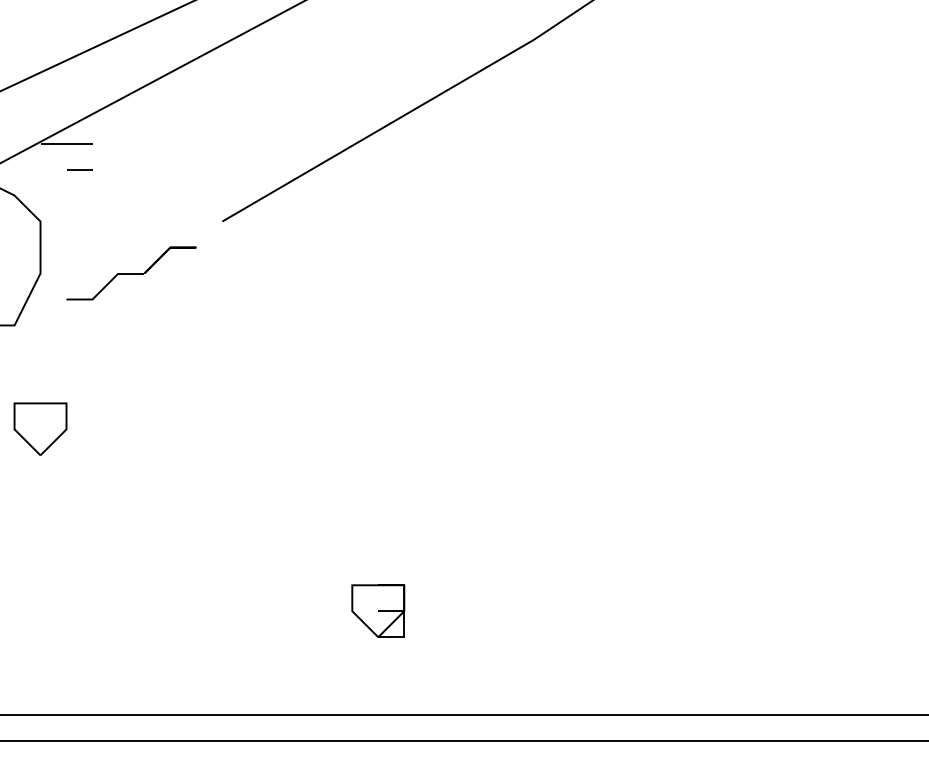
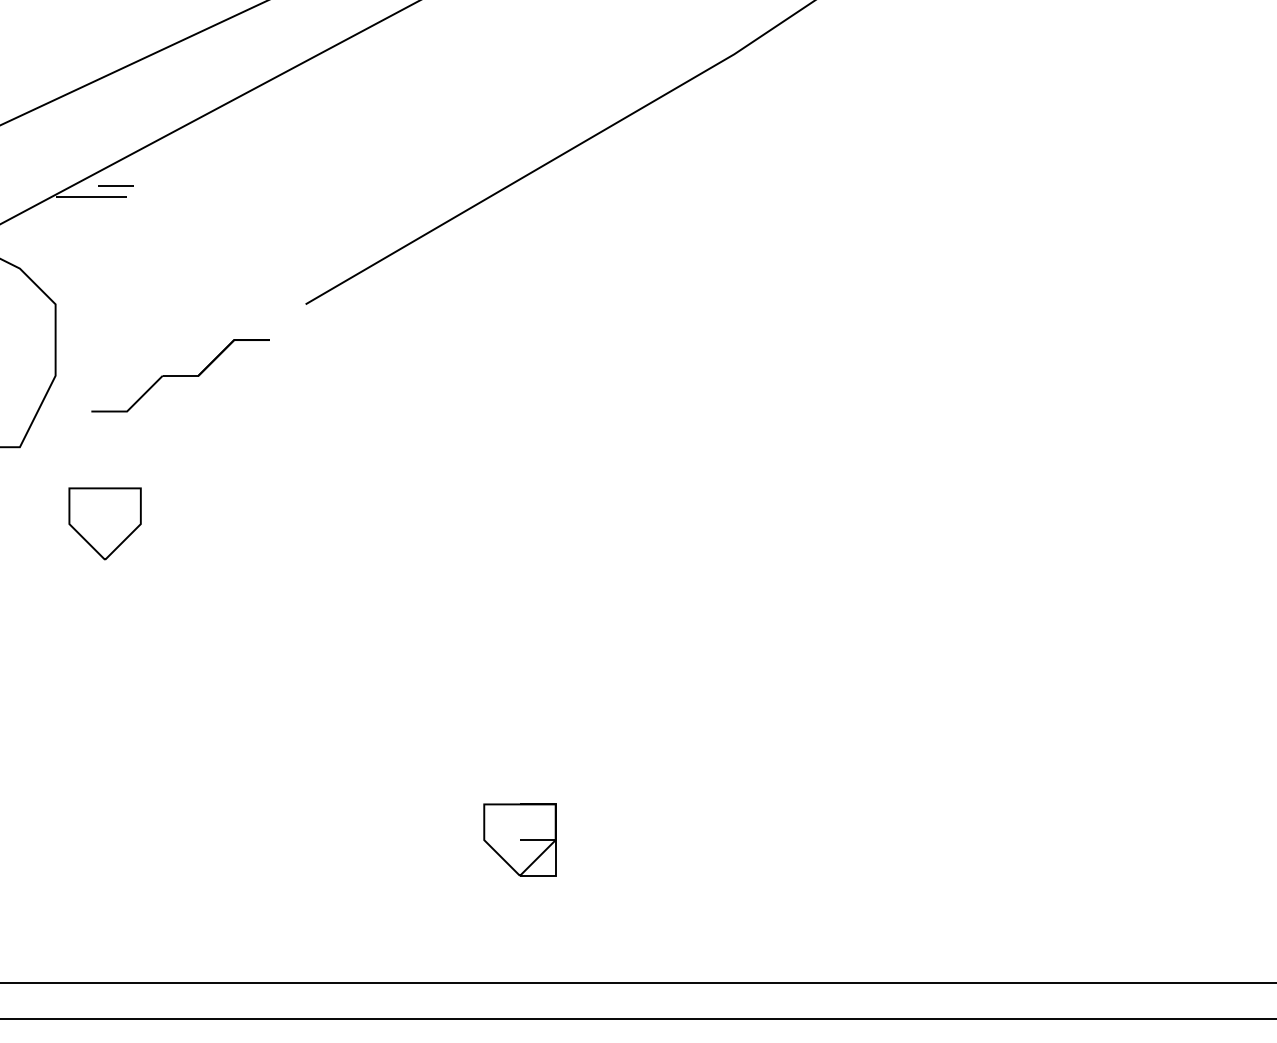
line: (79, 169) -> (116, 186), moved
part: (40, 428) -> (105, 522), moved

